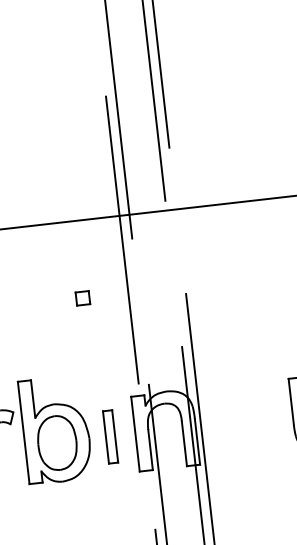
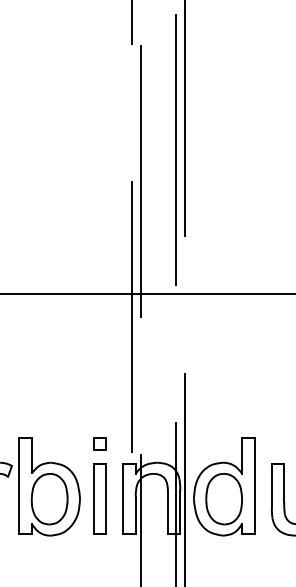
part: (82, 297) -> (99, 443), moved
part: (241, 408) -> (224, 486), added
part: (110, 436) -> (99, 498), size x1.43

